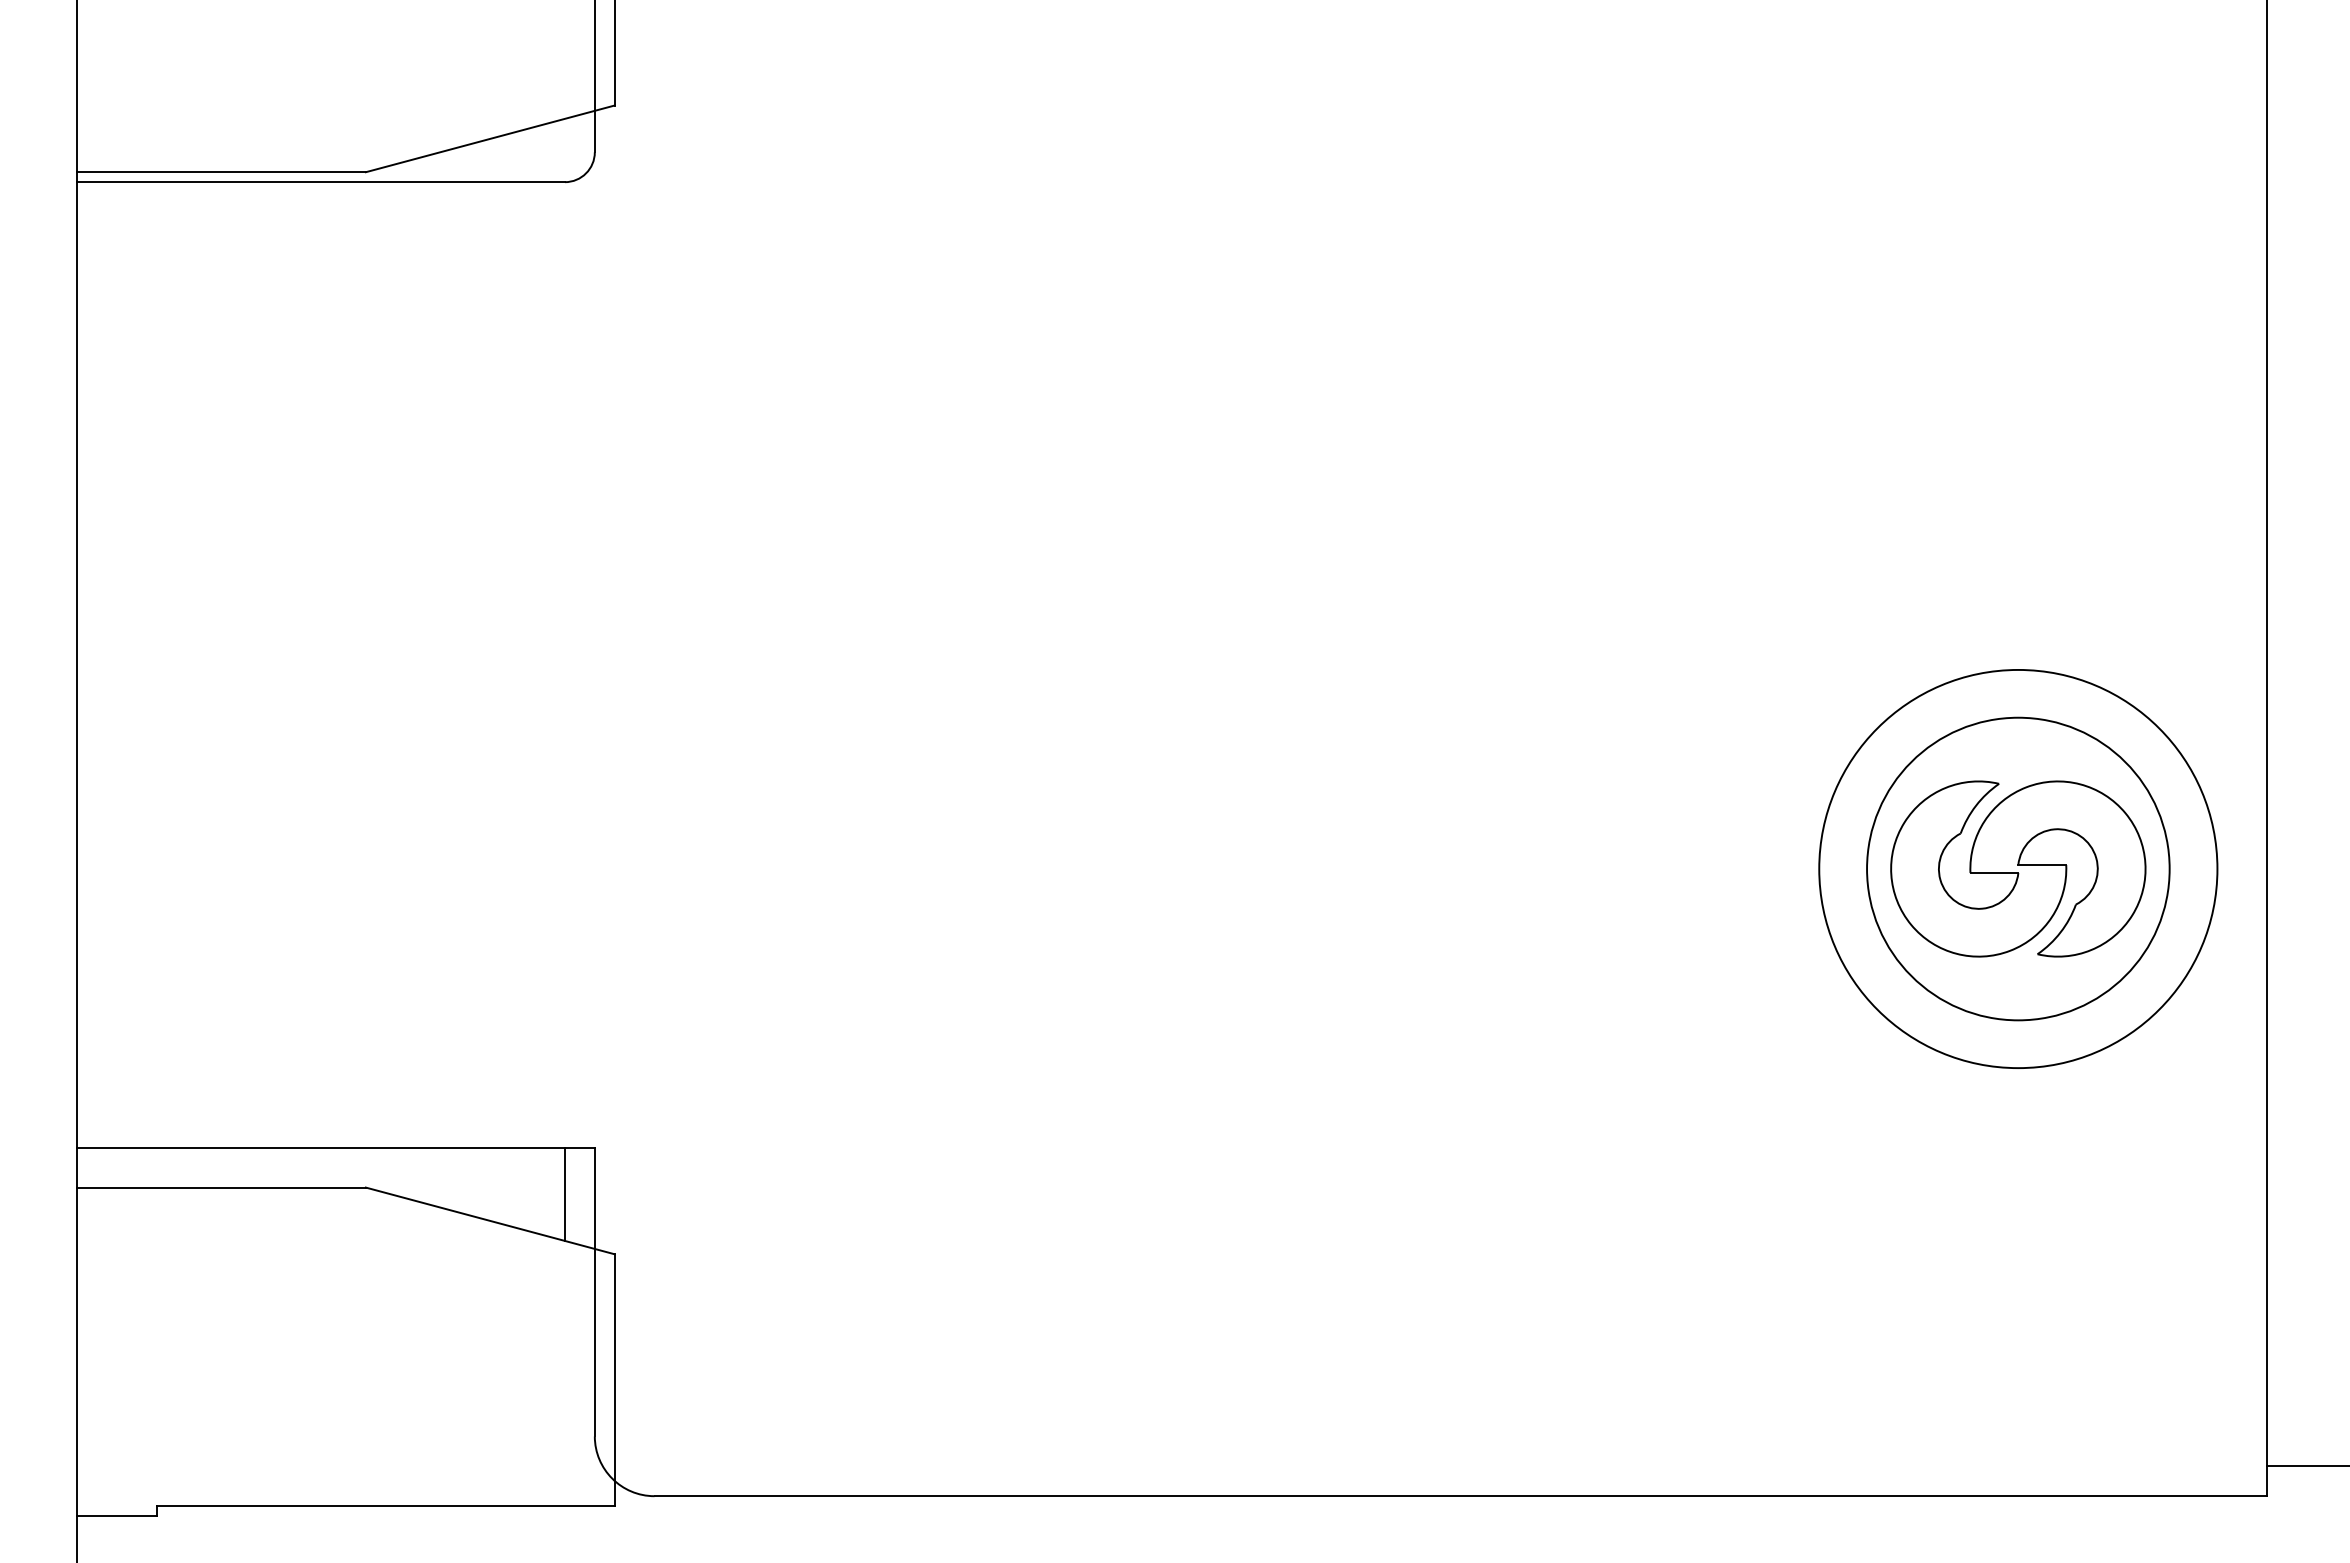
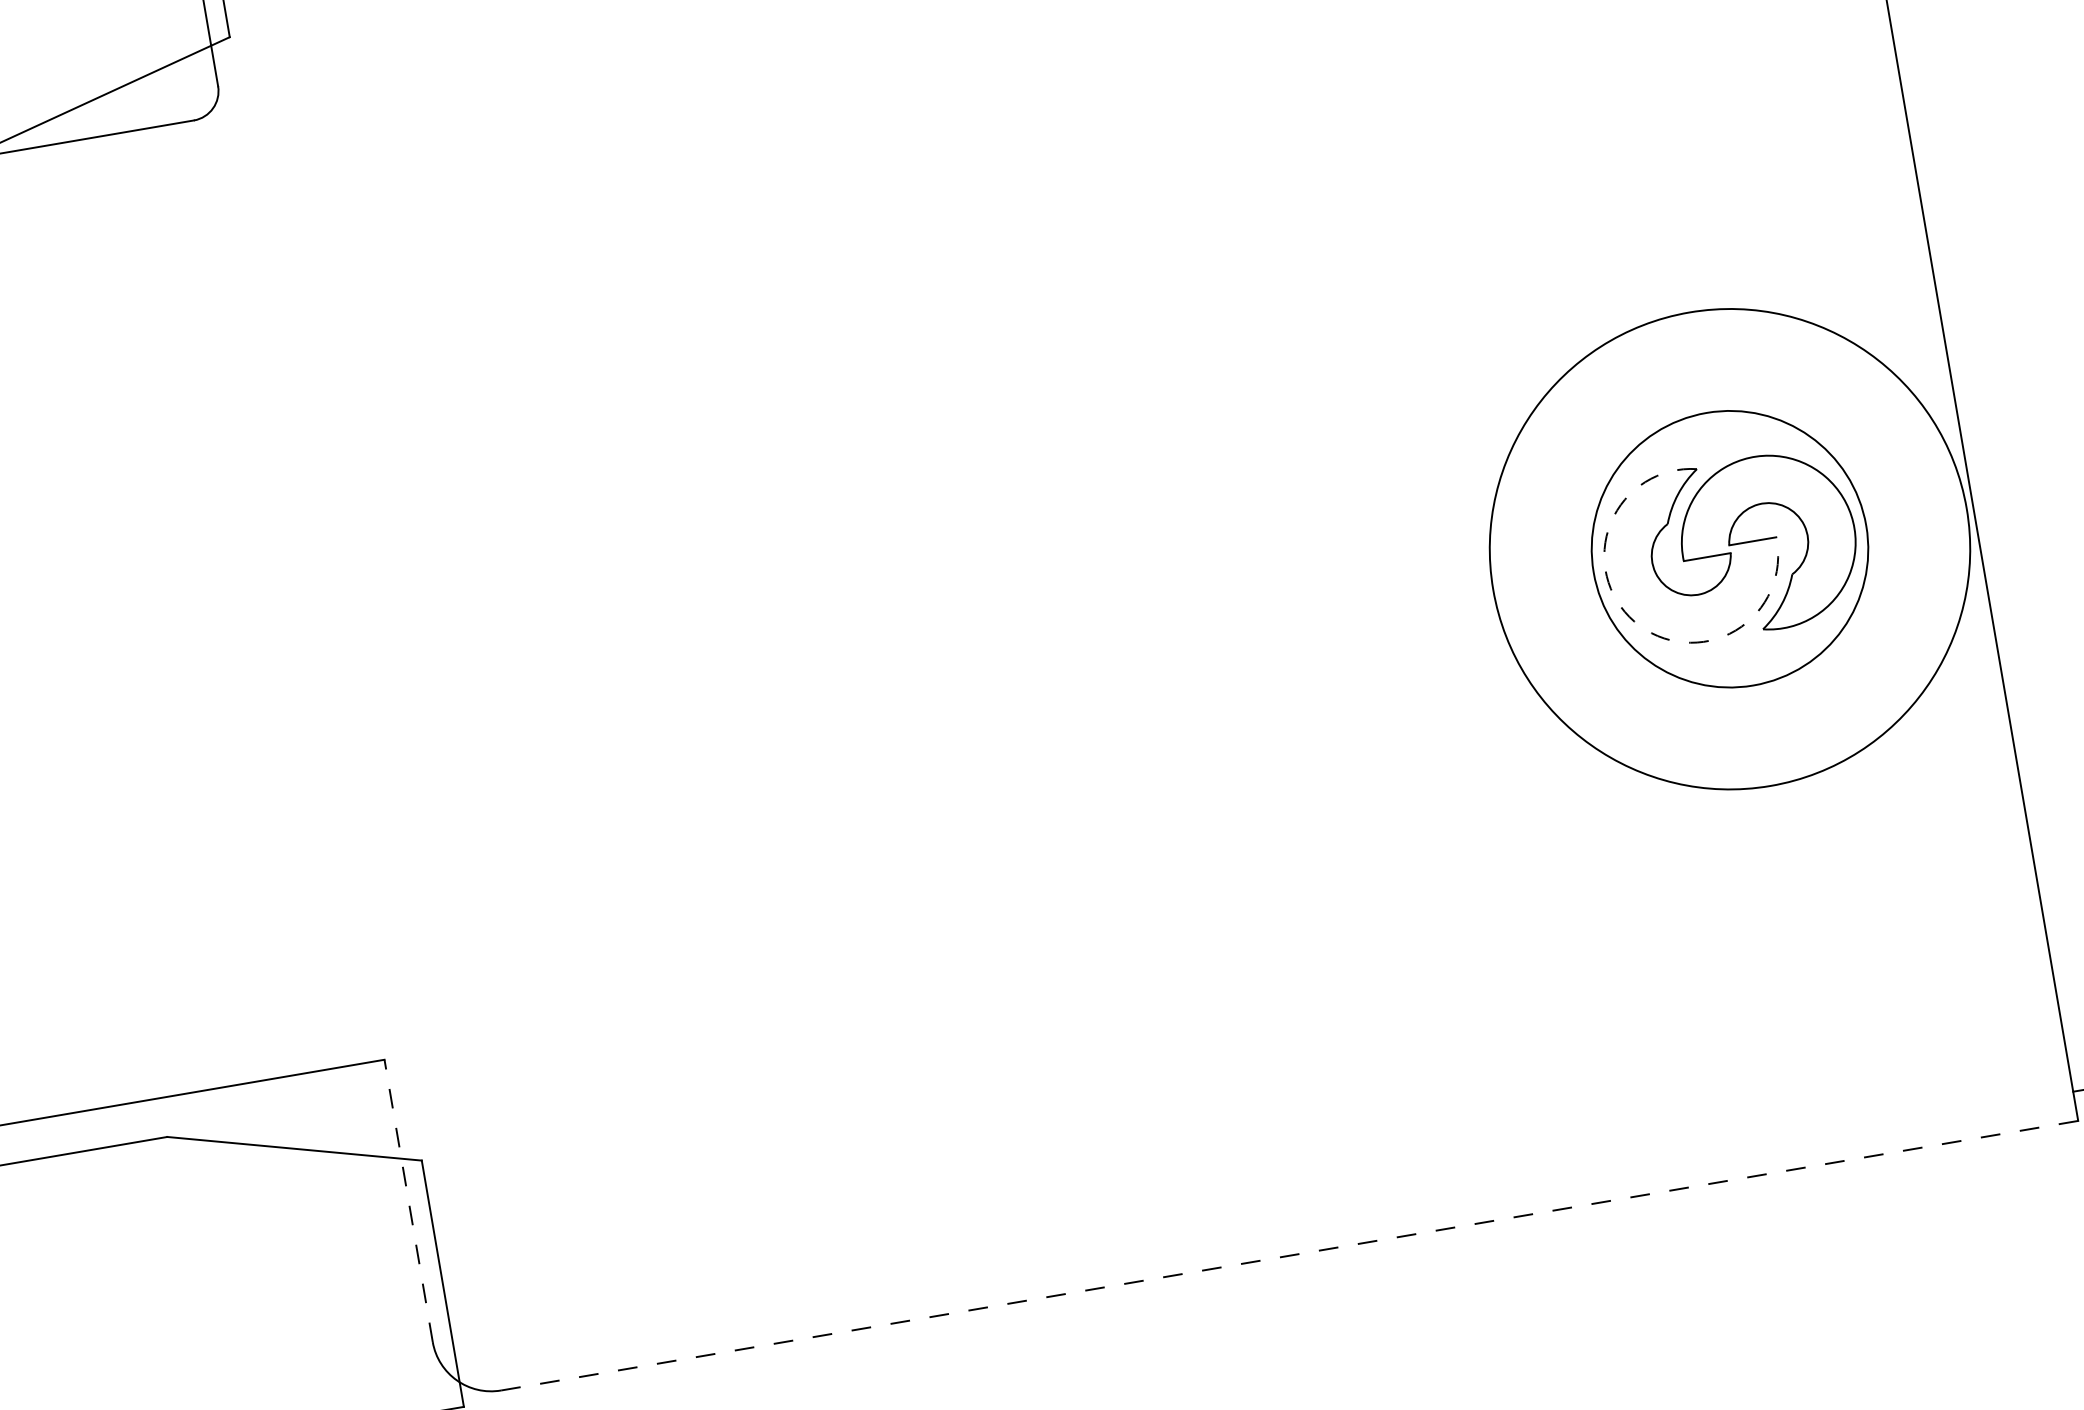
circle: (2018, 868) -> (1730, 548), size x0.7
circle: (2018, 868) -> (1730, 548), size x1.6
arc: (1911, 924) -> (1634, 621), solid -> dashed
line: (564, 1193) -> (362, 1109), removed
line: (594, 1291) -> (408, 1200), solid -> dashed
line: (1460, 1496) -> (1289, 1256), solid -> dashed

